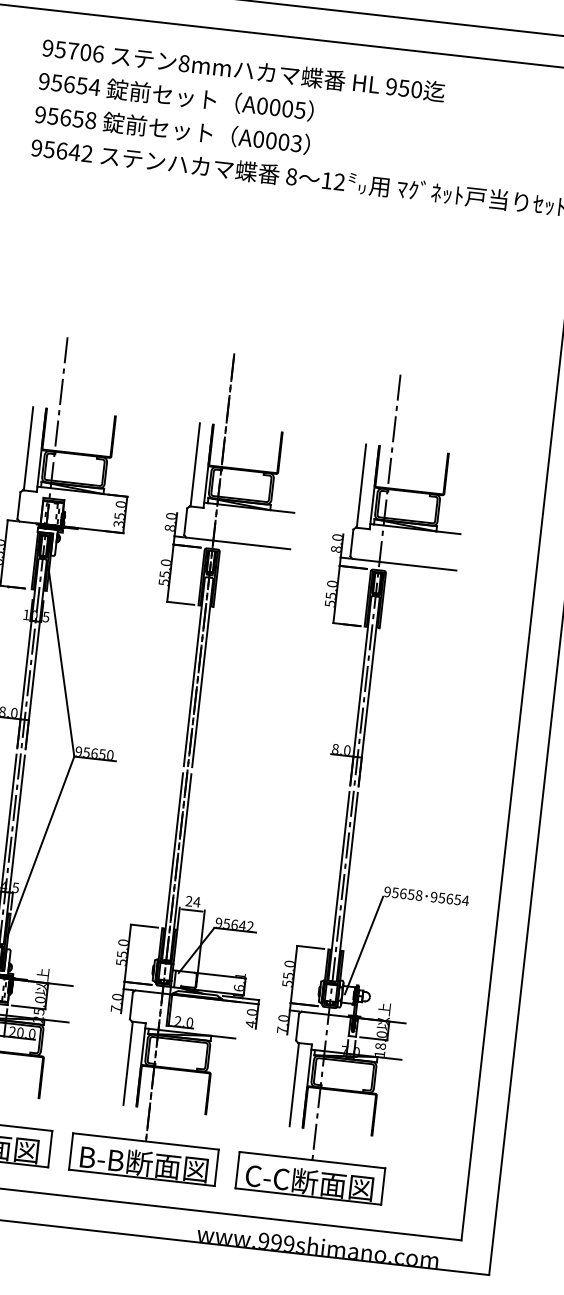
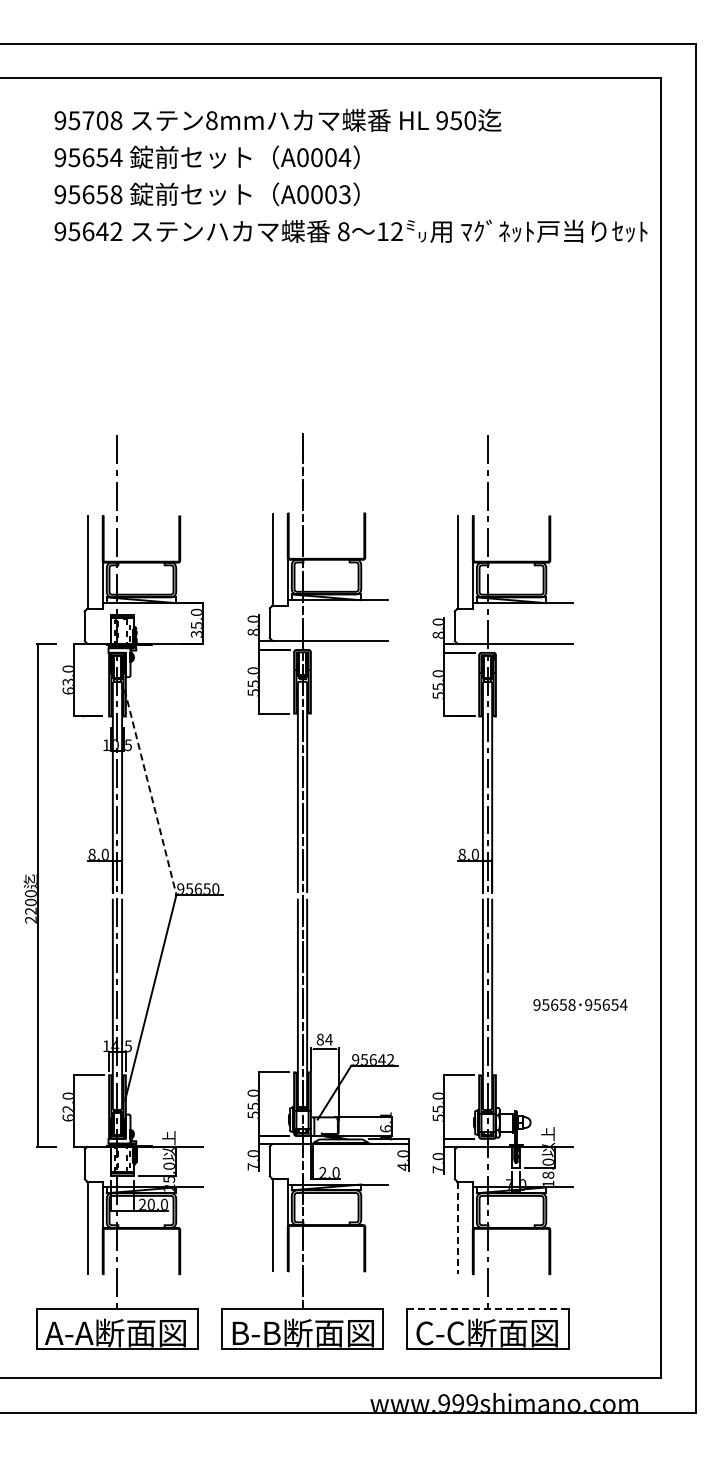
text: (98, 53) -> (116, 120), 95706 -> 95708
text: (299, 110) -> (344, 157), A0005 -> A0004
line: (61, 661) -> (150, 792), solid -> dashed
text: (188, 901) -> (319, 1039), 24 -> 84
line: (363, 945) -> (517, 1066), removed
line: (294, 1085) -> (458, 1228), solid -> dashed
line: (312, 1160) -> (487, 1308), solid -> dashed

